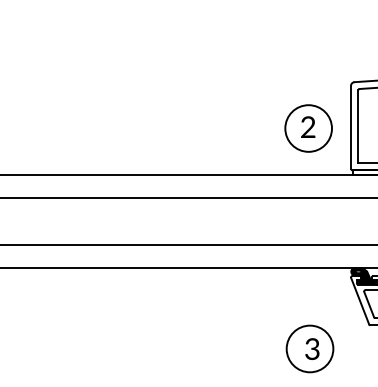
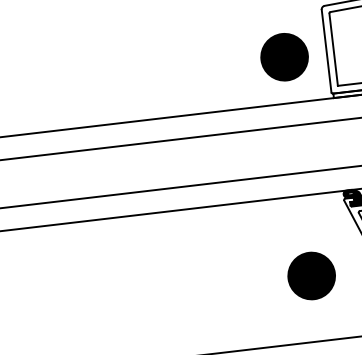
fill: (308, 128) -> (284, 57), added
fill: (309, 348) -> (311, 275), added

